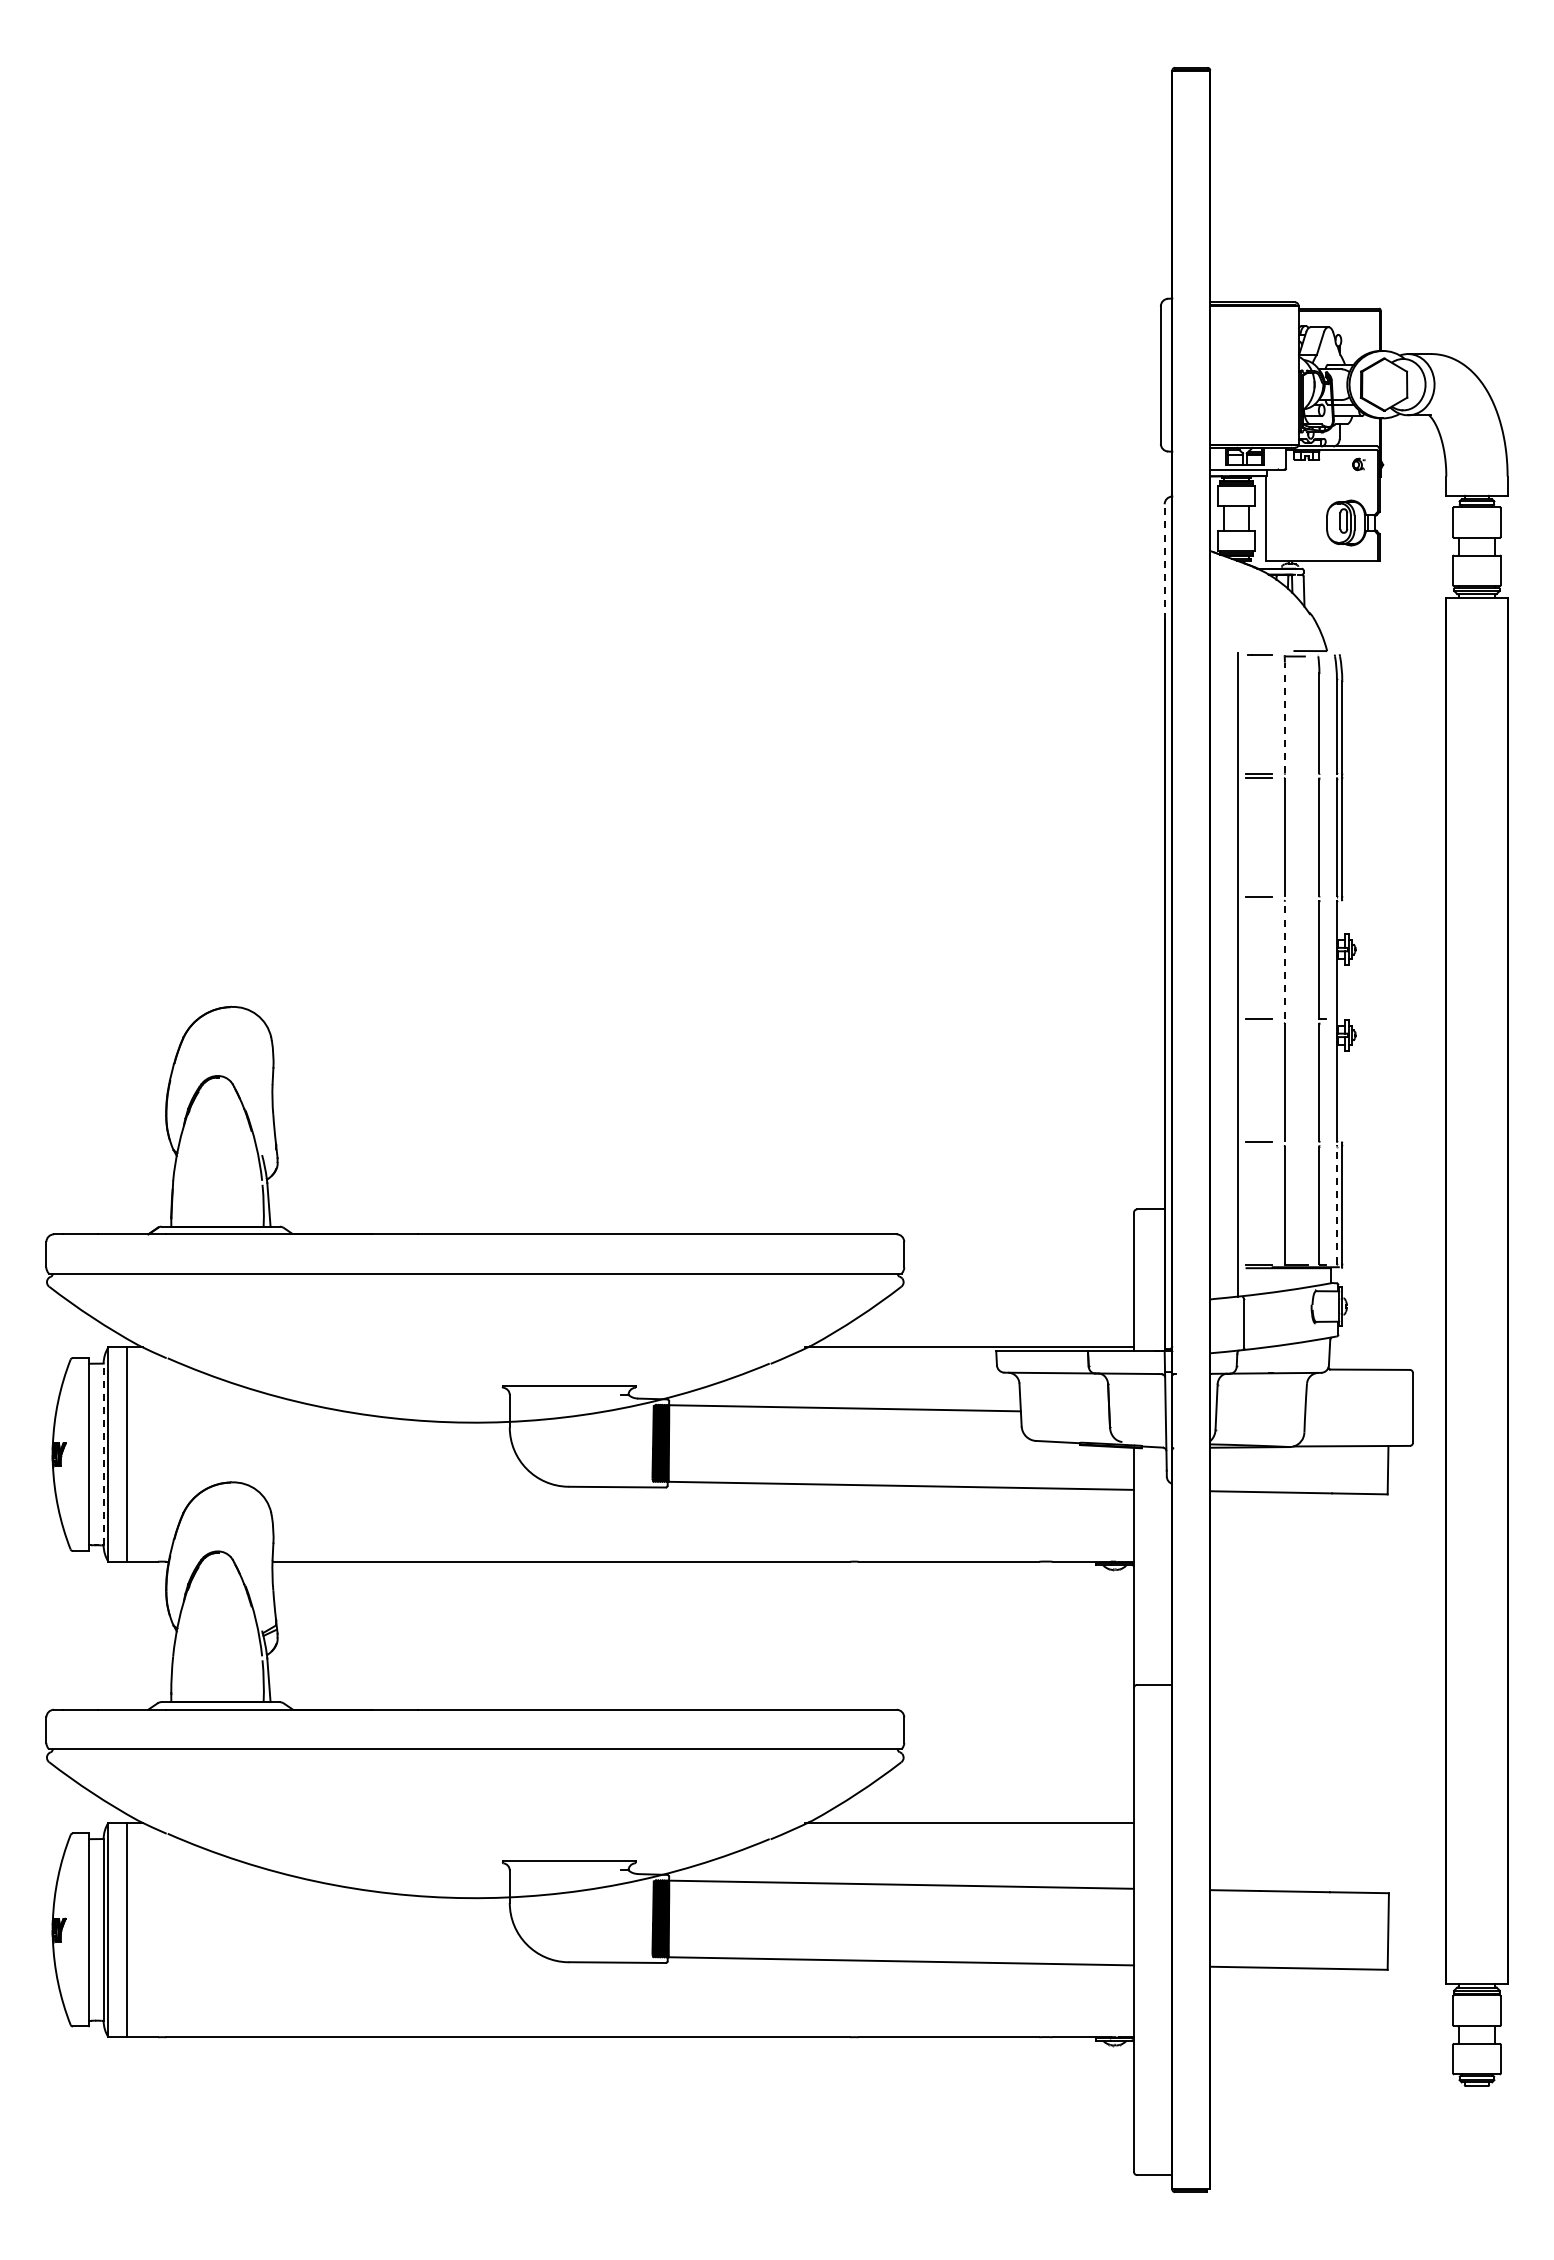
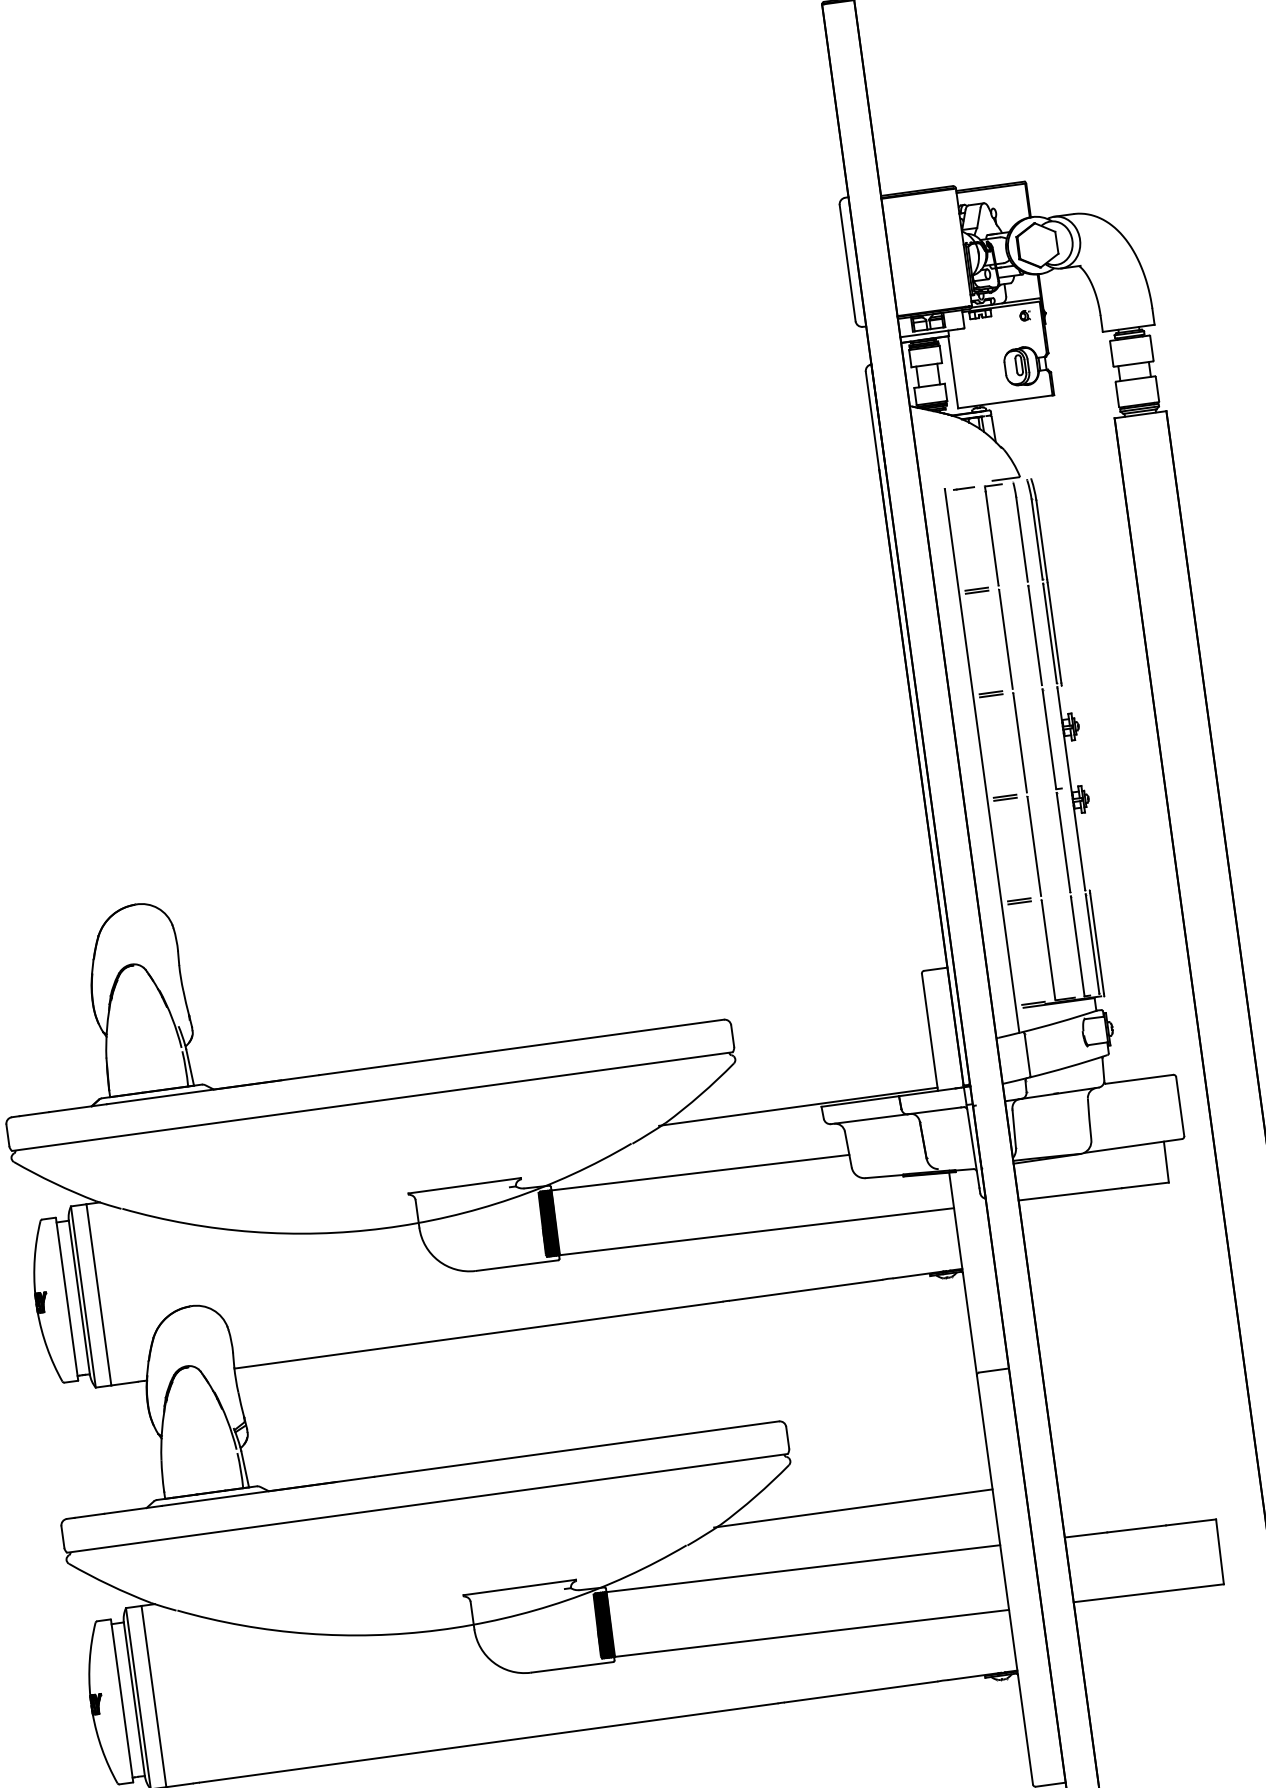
line: (1164, 561) -> (872, 420), dashed -> solid
line: (1284, 717) -> (991, 538), dashed -> solid
line: (1258, 900) -> (990, 695), added
line: (1284, 960) -> (1019, 743), dashed -> solid
line: (1258, 1023) -> (1005, 799), added
line: (1258, 1145) -> (1019, 902), added
line: (1336, 1205) -> (1092, 944), dashed -> solid
line: (103, 1454) -> (79, 1297), dashed -> solid

